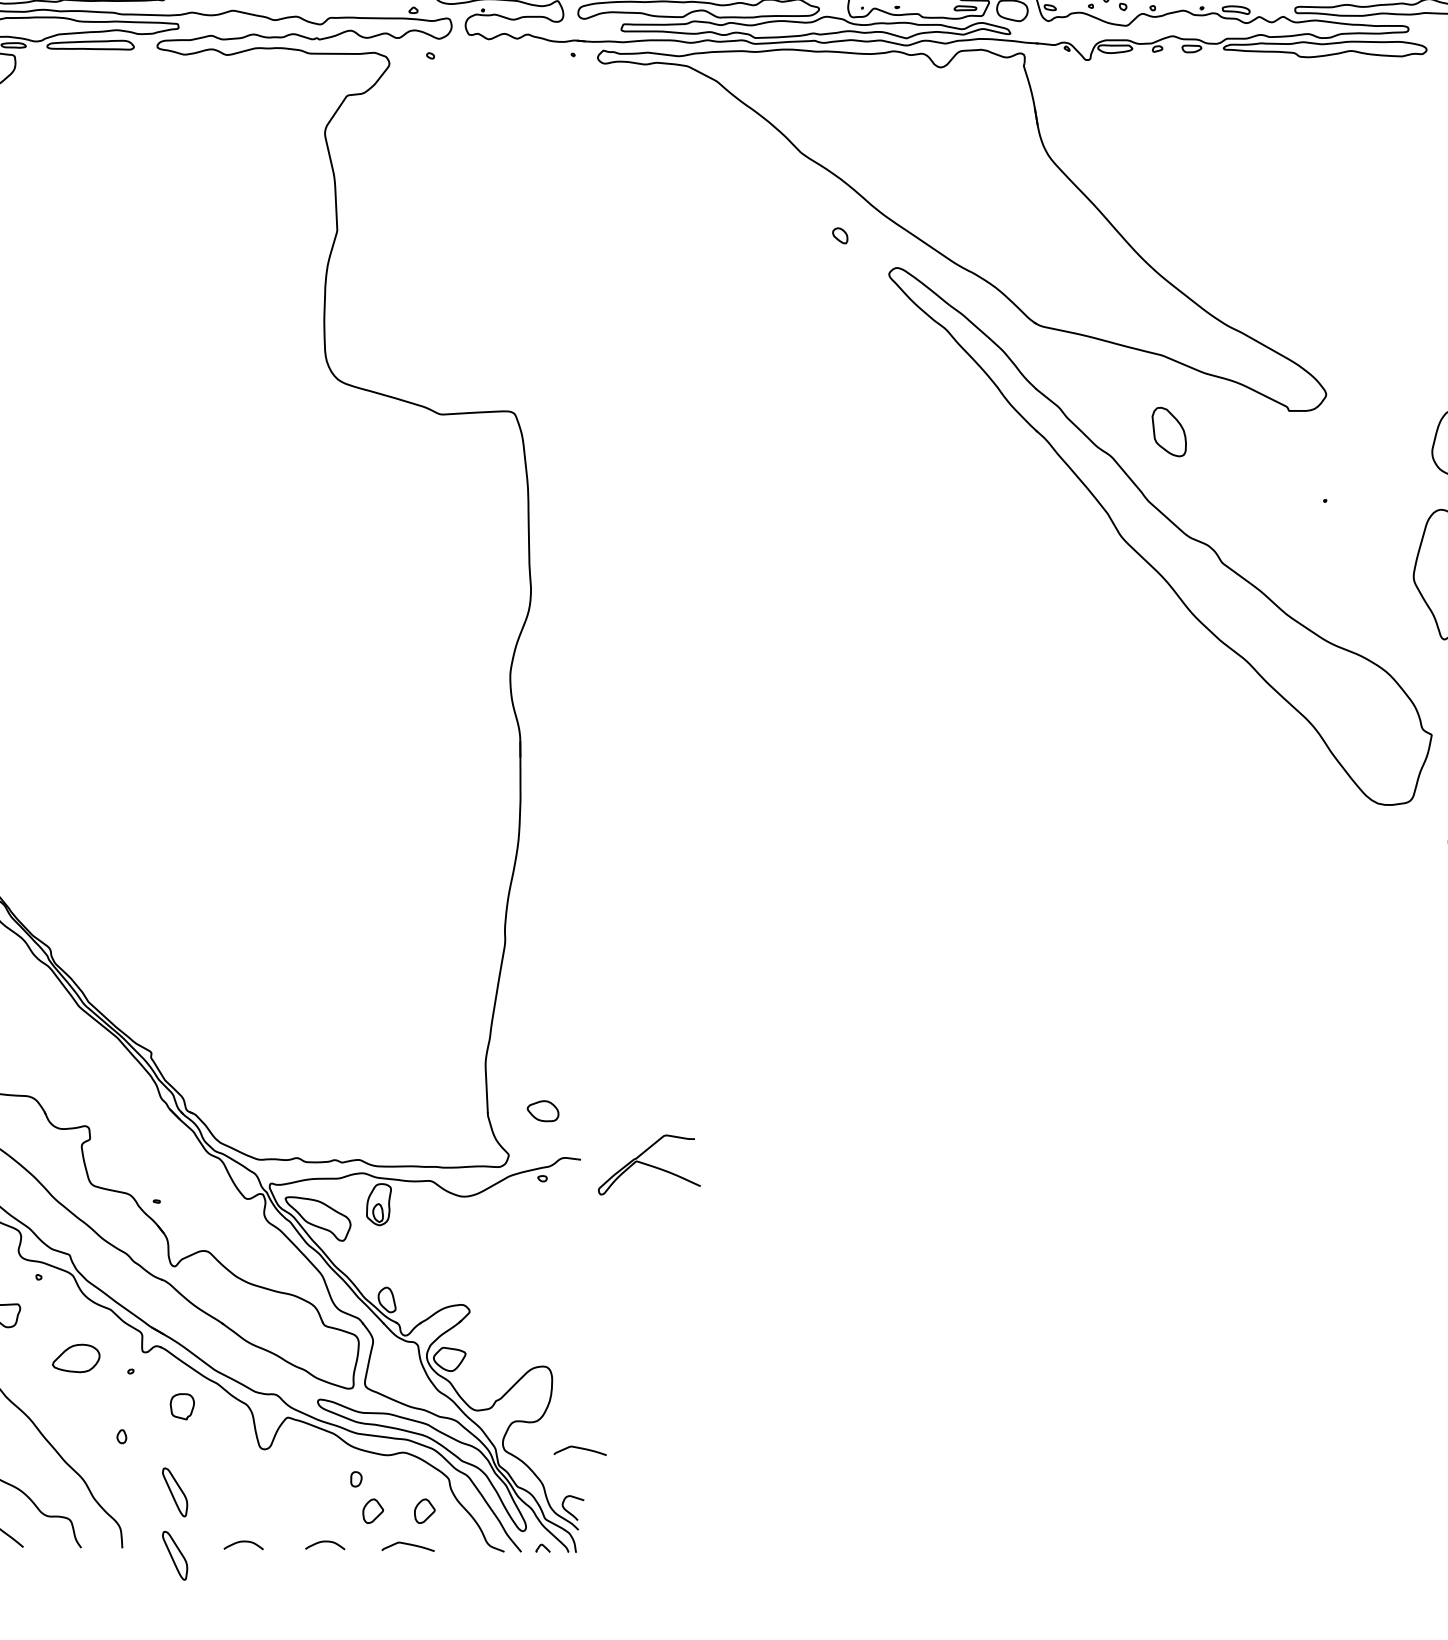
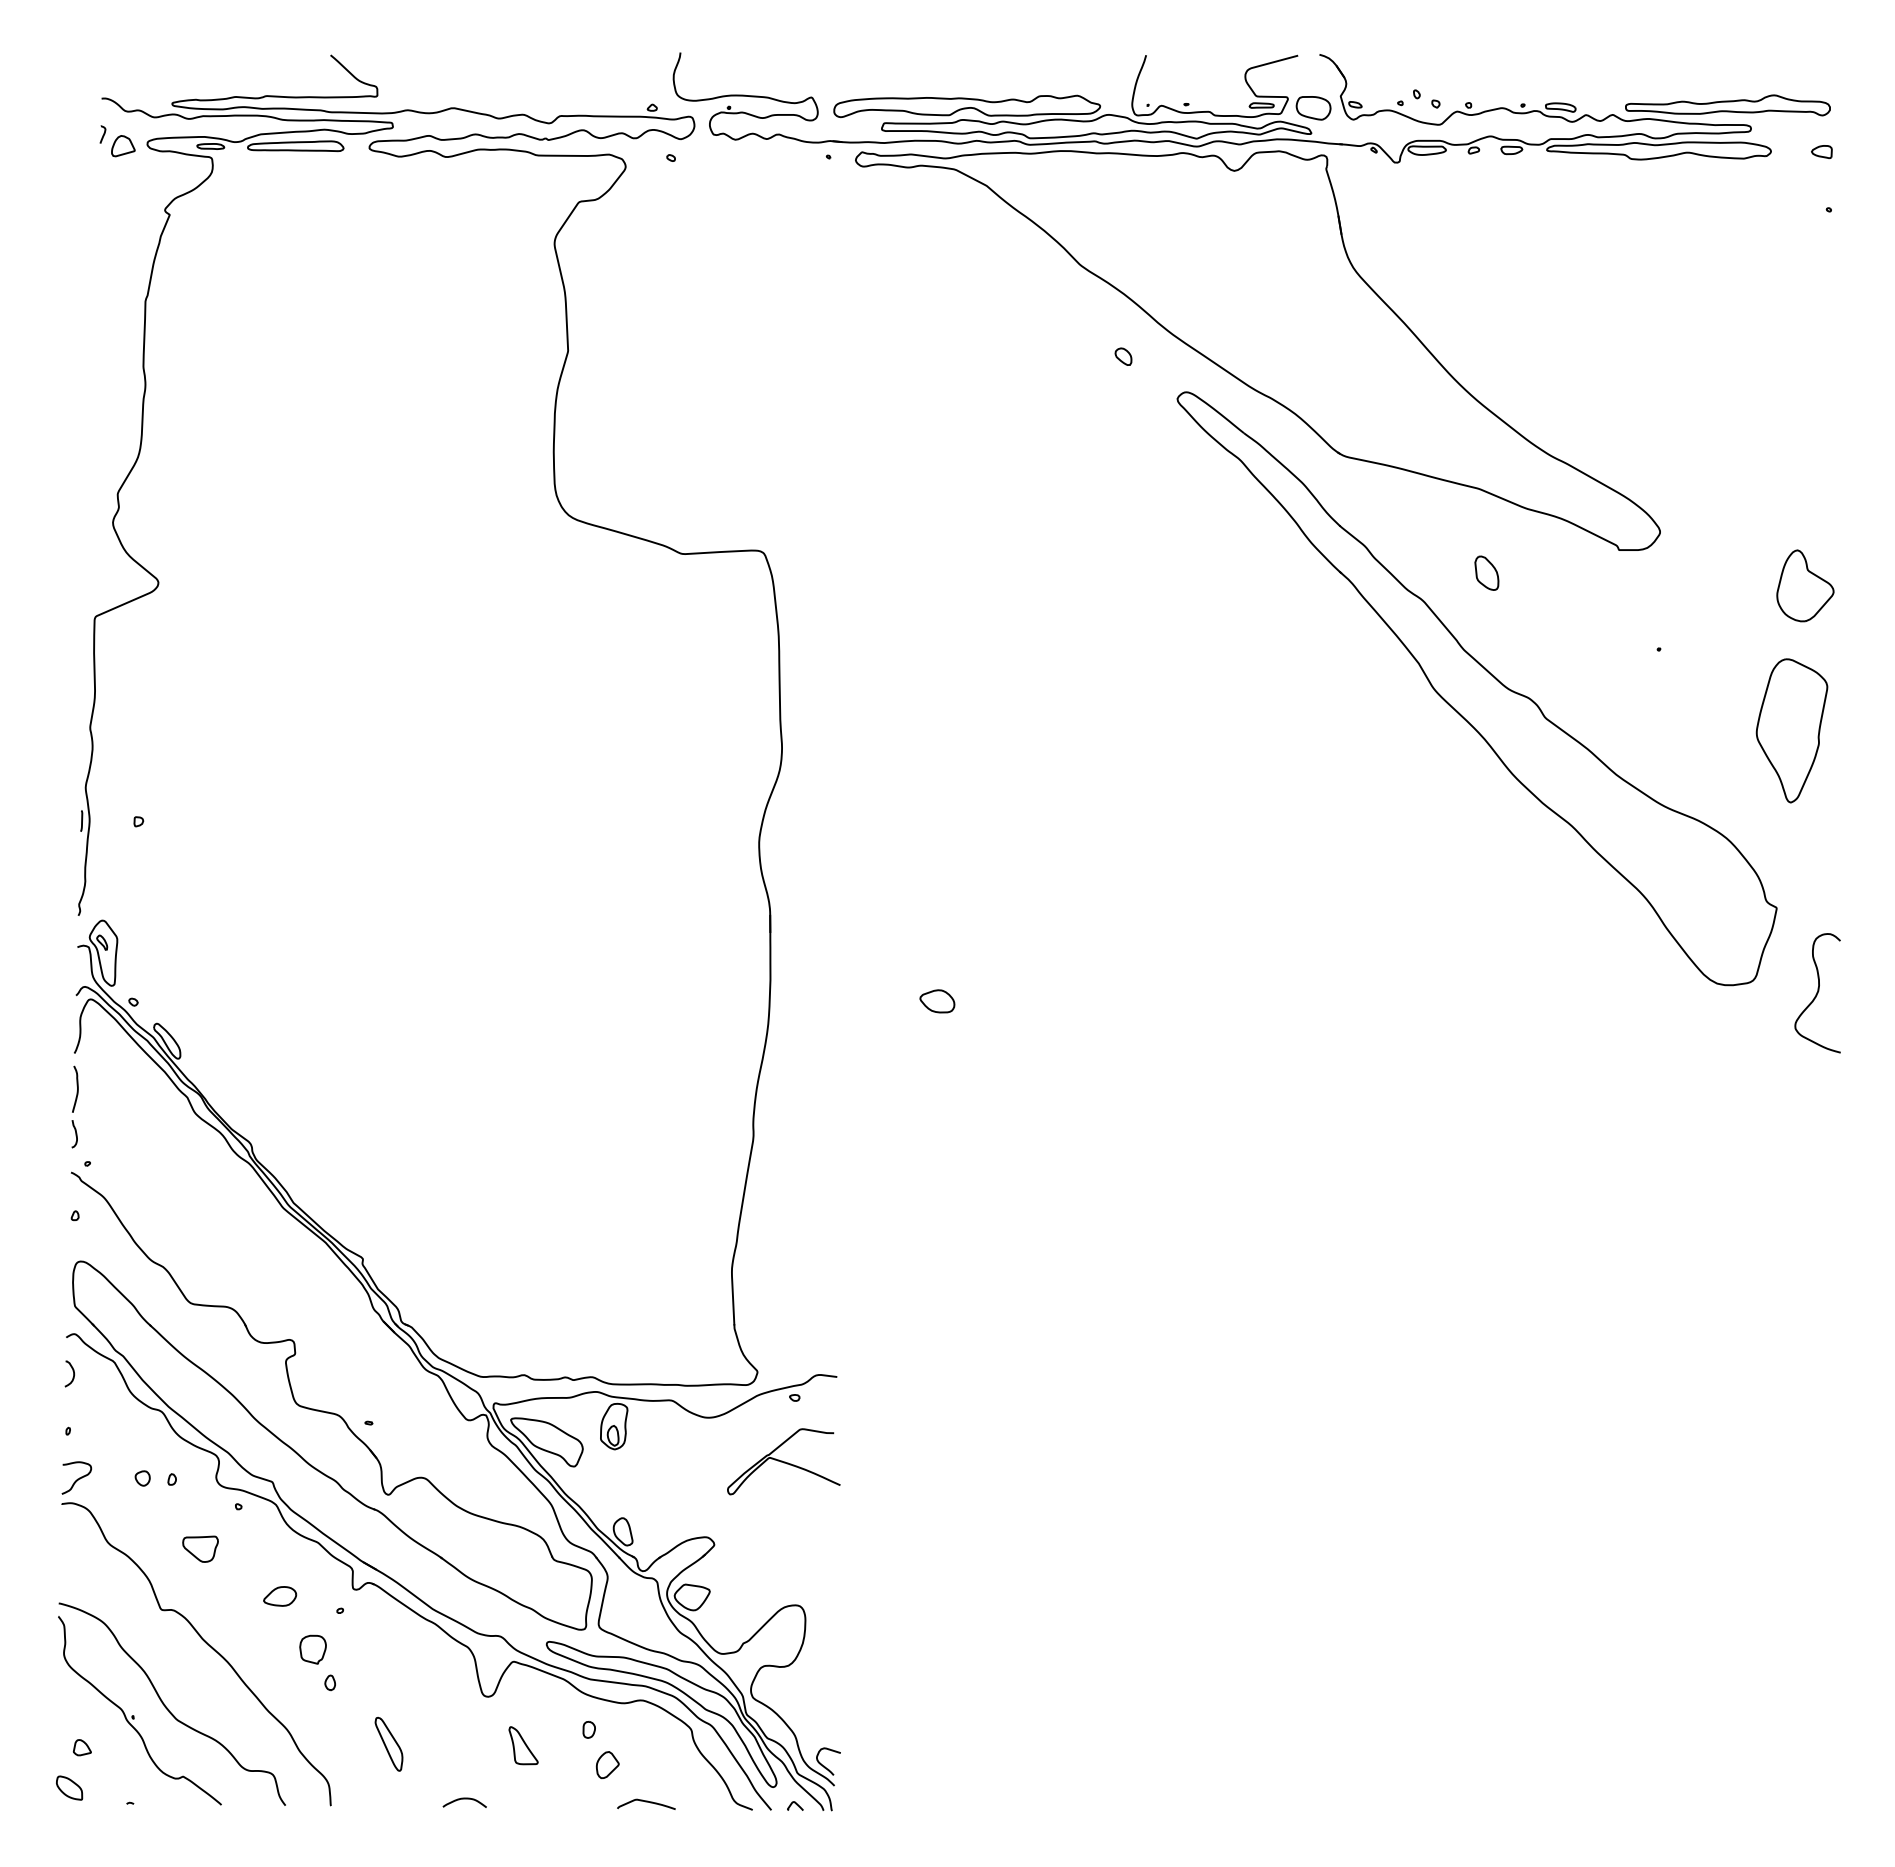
part: (1168, 431) -> (1486, 572), size x0.62
part: (543, 1111) -> (937, 1001), moved
curve: (649, 1164) -> (783, 1461), moved
part: (76, 1358) -> (280, 1596), size x0.62
part: (181, 1406) -> (312, 1649), moved
curve: (580, 1449) -> (836, 1696), removed
part: (296, 1493) -> (523, 1745), added
part: (424, 1511) -> (664, 1765), removed
curve: (324, 1542) -> (554, 1799), removed
part: (174, 1555) -> (388, 1813), removed

